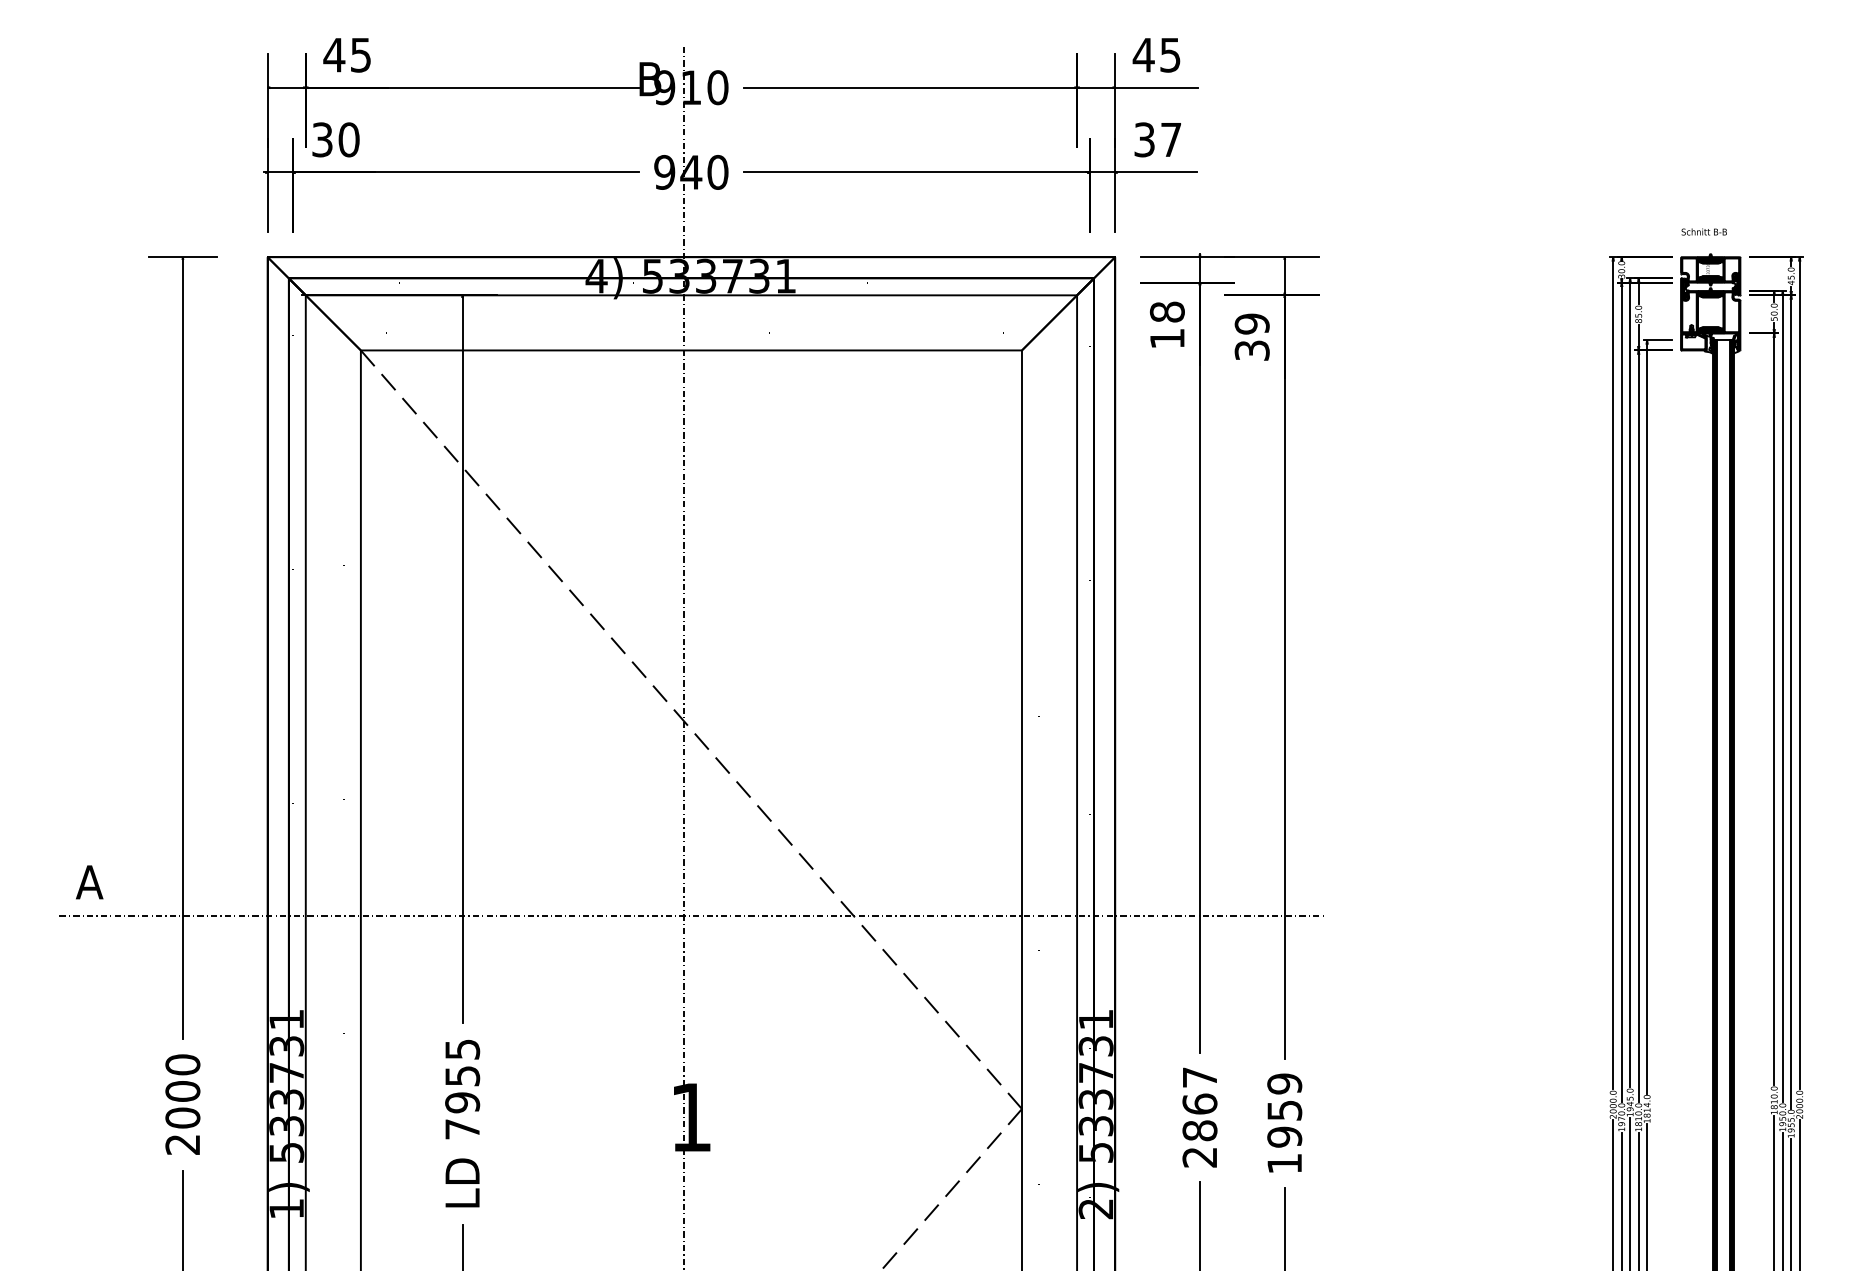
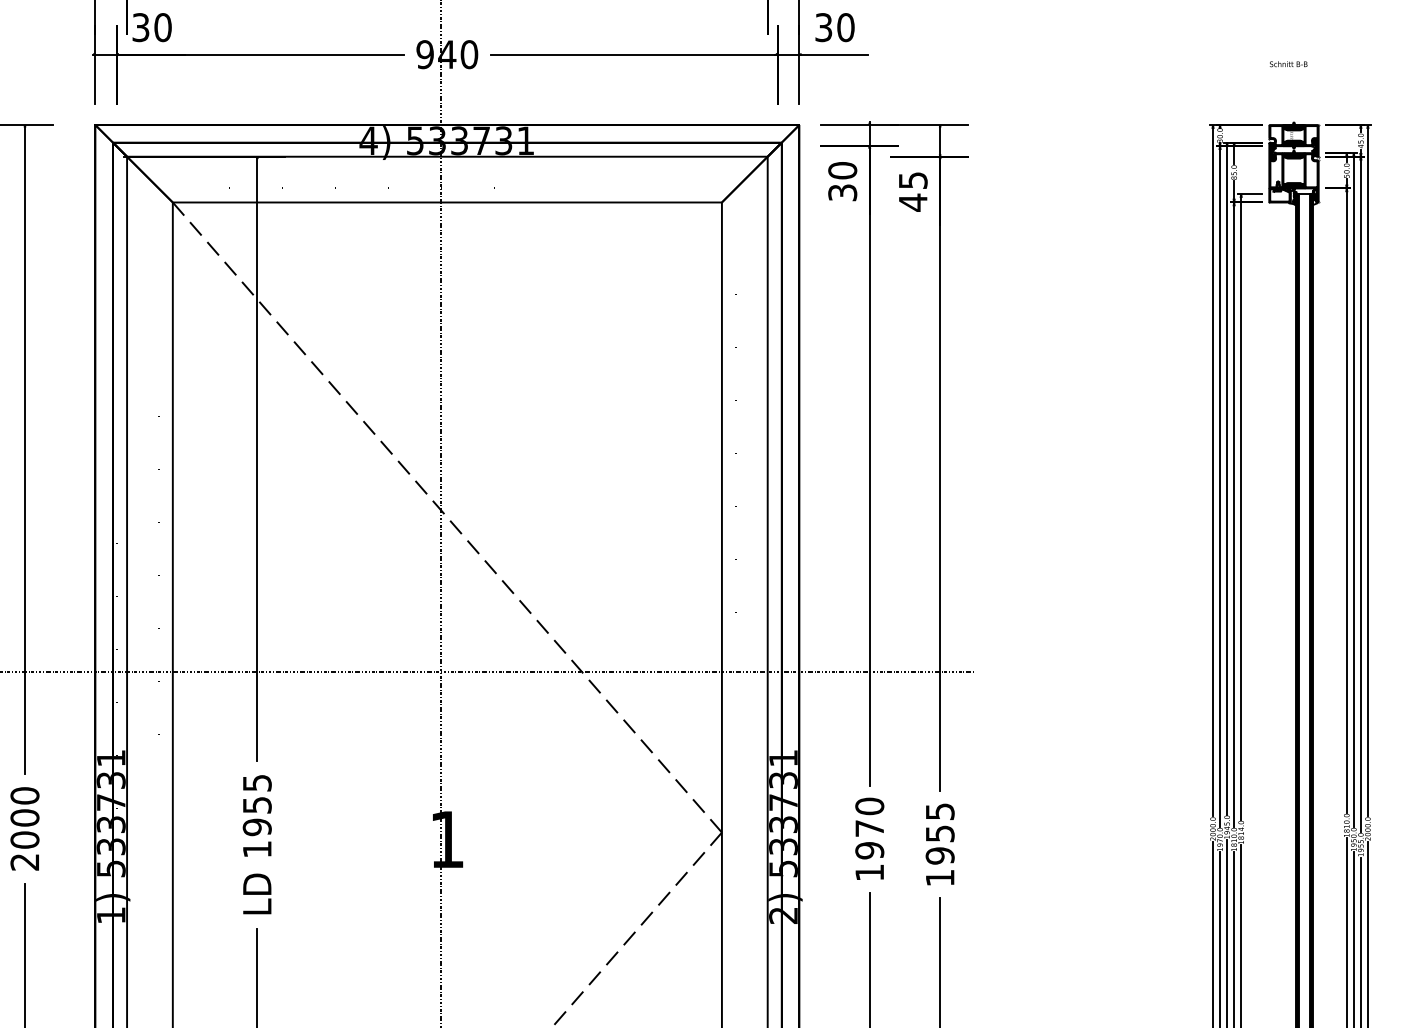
text: (1170, 139) -> (845, 27), 37 -> 30
text: (1703, 231) -> (1288, 63), moved
text: (1166, 324) -> (841, 180), 18 -> 30
text: (1251, 337) -> (912, 191), 39 -> 45
text: (1284, 1083) -> (939, 811), 1959 -> 1955
text: (1199, 1117) -> (869, 839), 2867 -> 1970
text: (462, 1129) -> (257, 849), 7955 -> 1955

